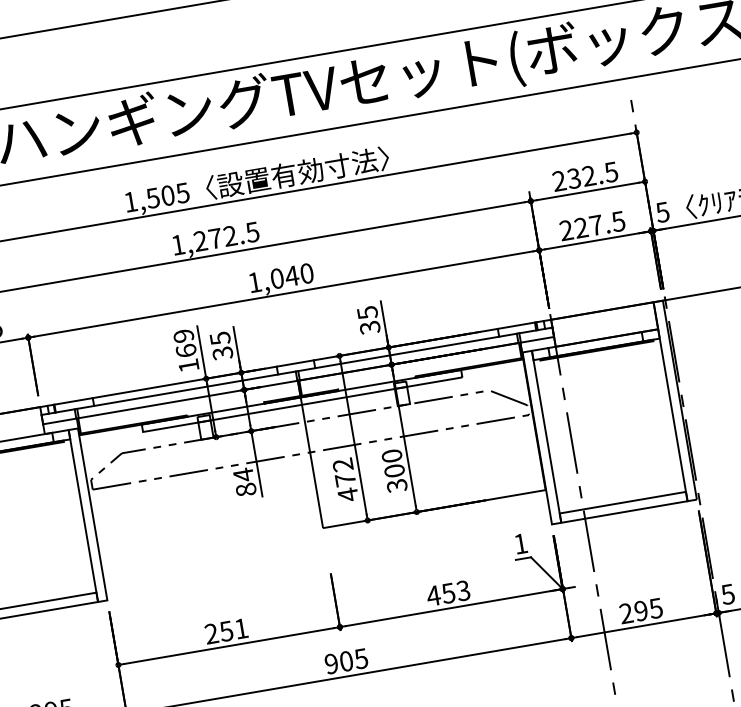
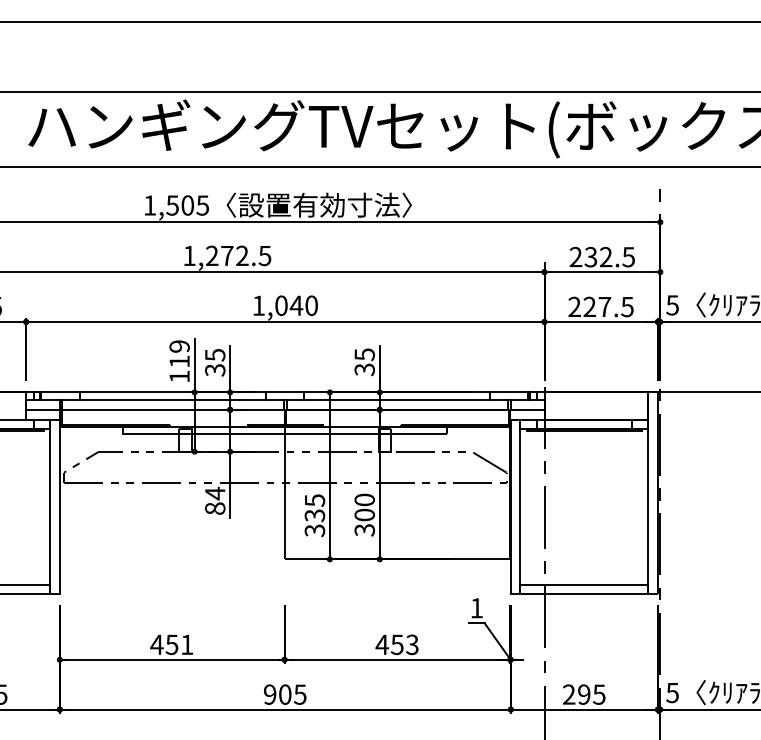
text: (186, 350) -> (179, 361), 169 -> 119
text: (345, 479) -> (314, 515), 472 -> 335
text: (211, 633) -> (156, 644), 251 -> 451

